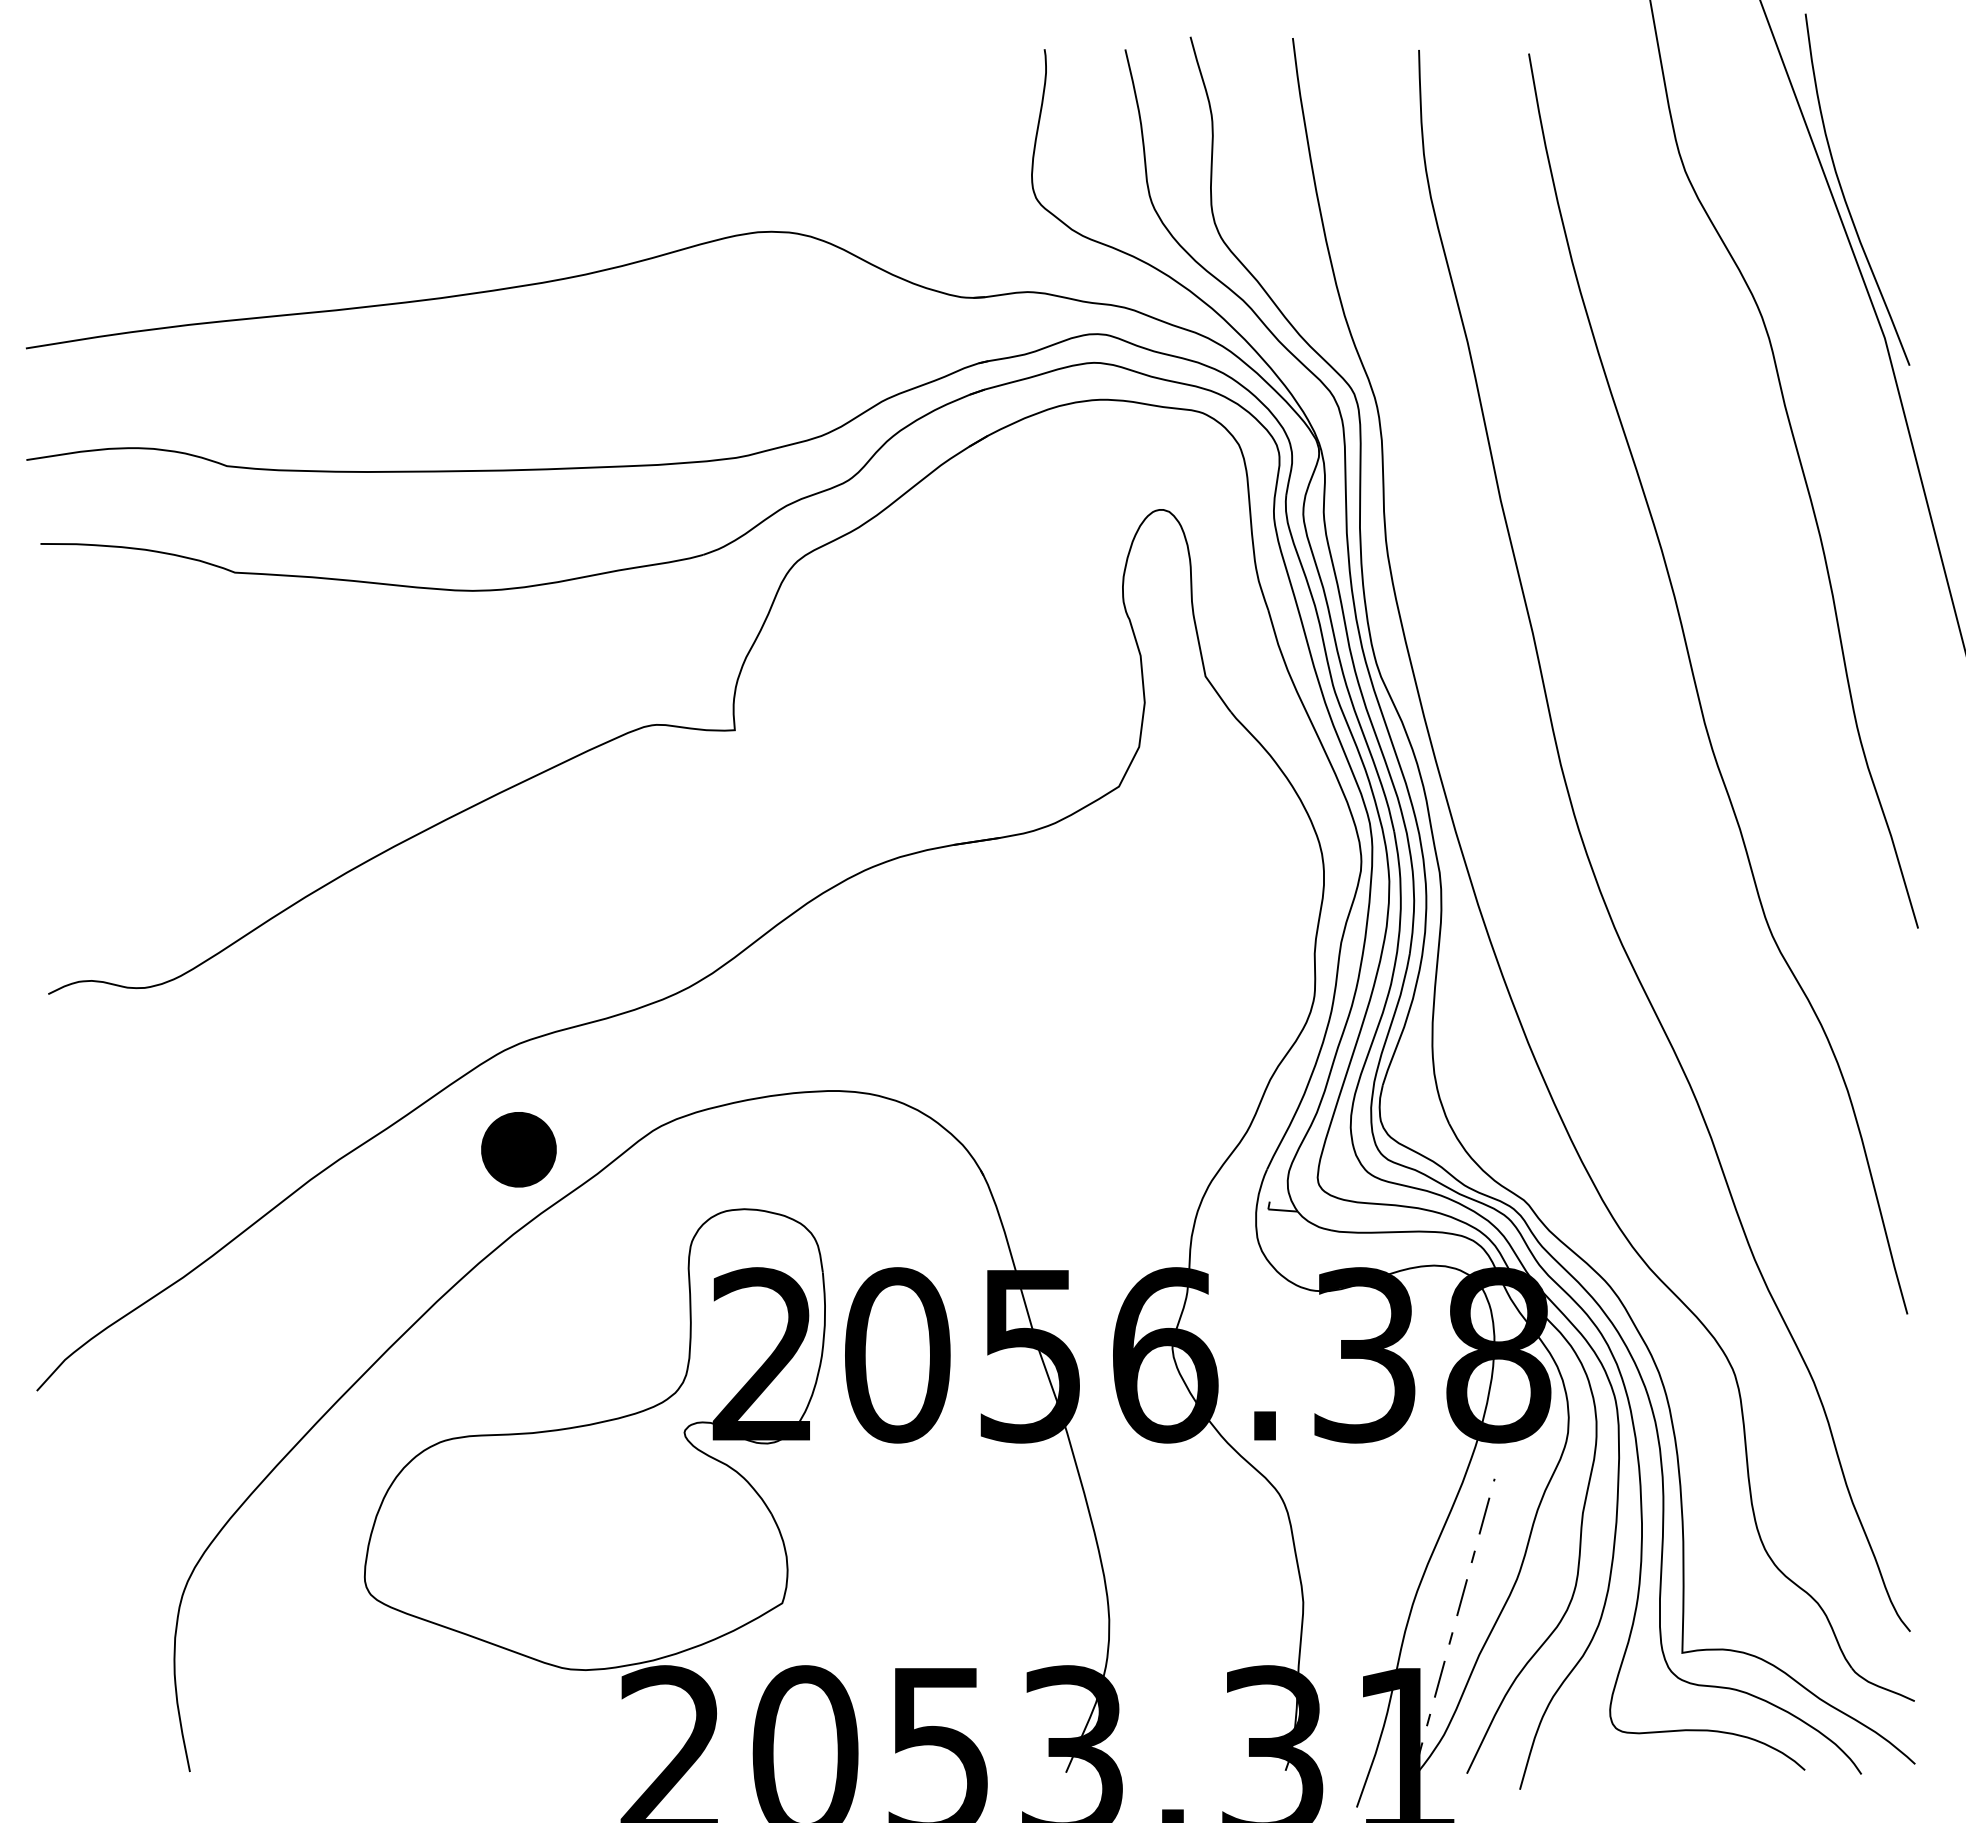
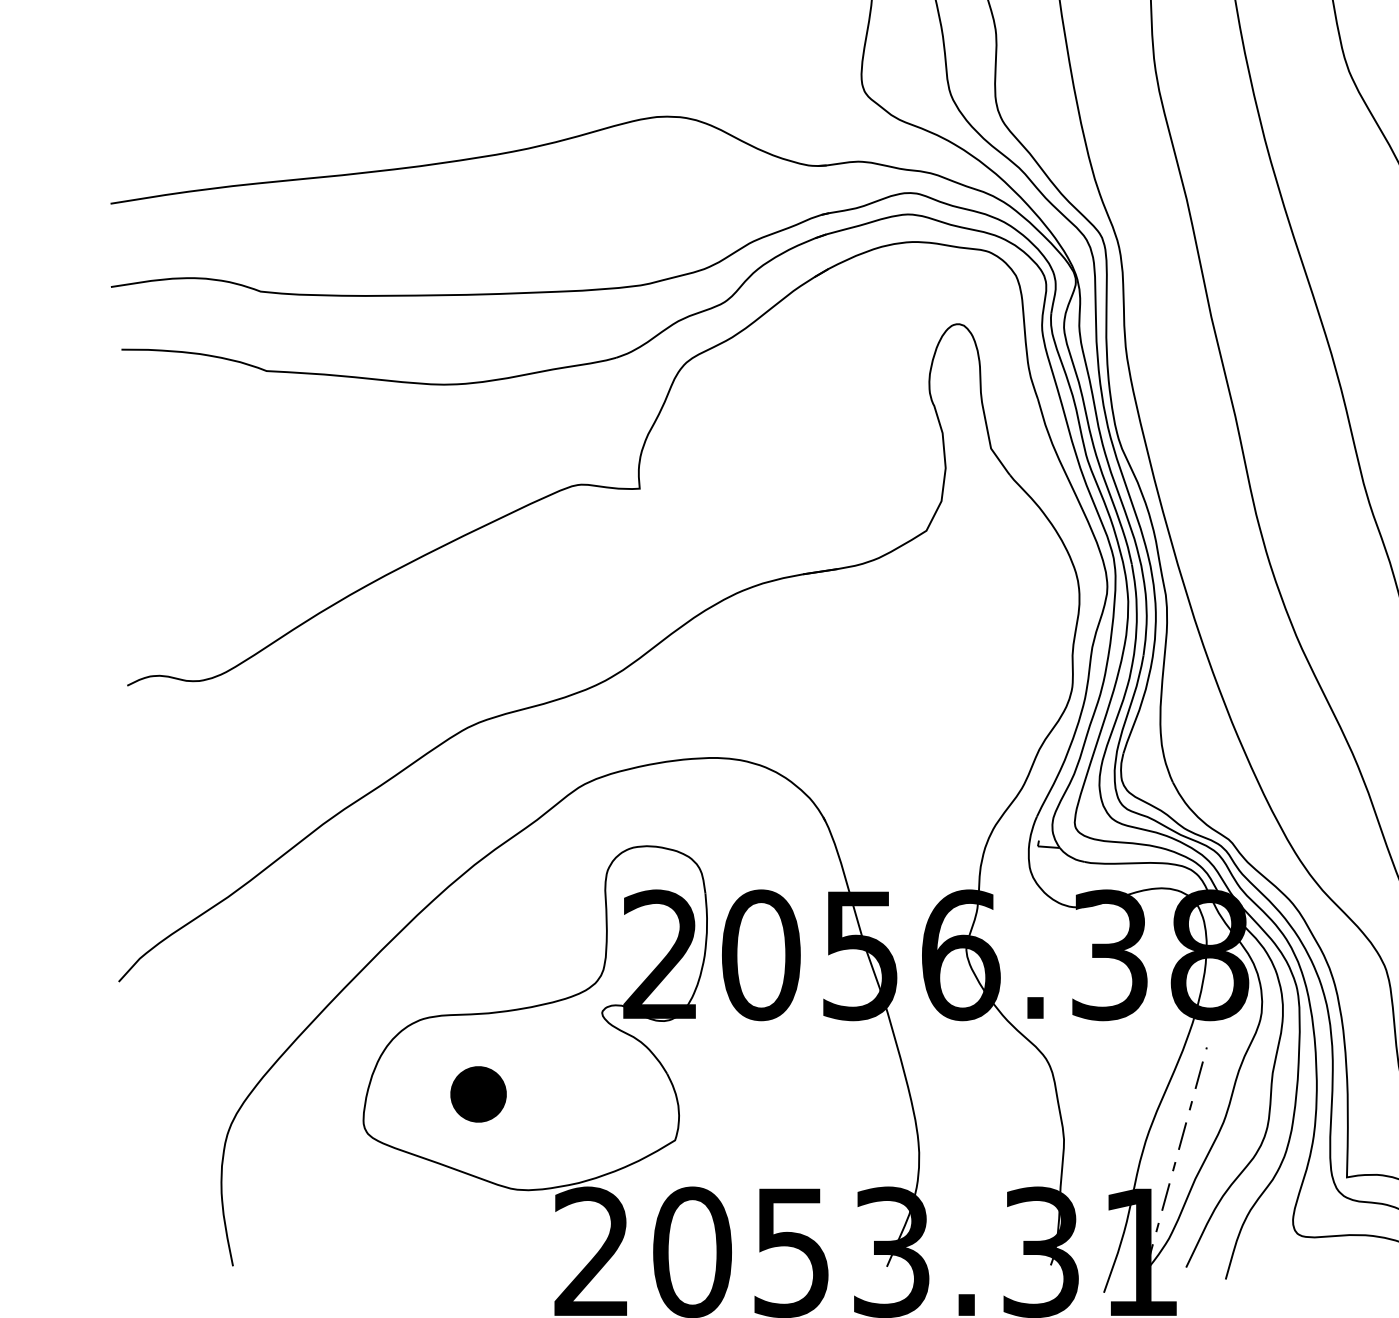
part: (518, 1149) -> (478, 1094), moved

